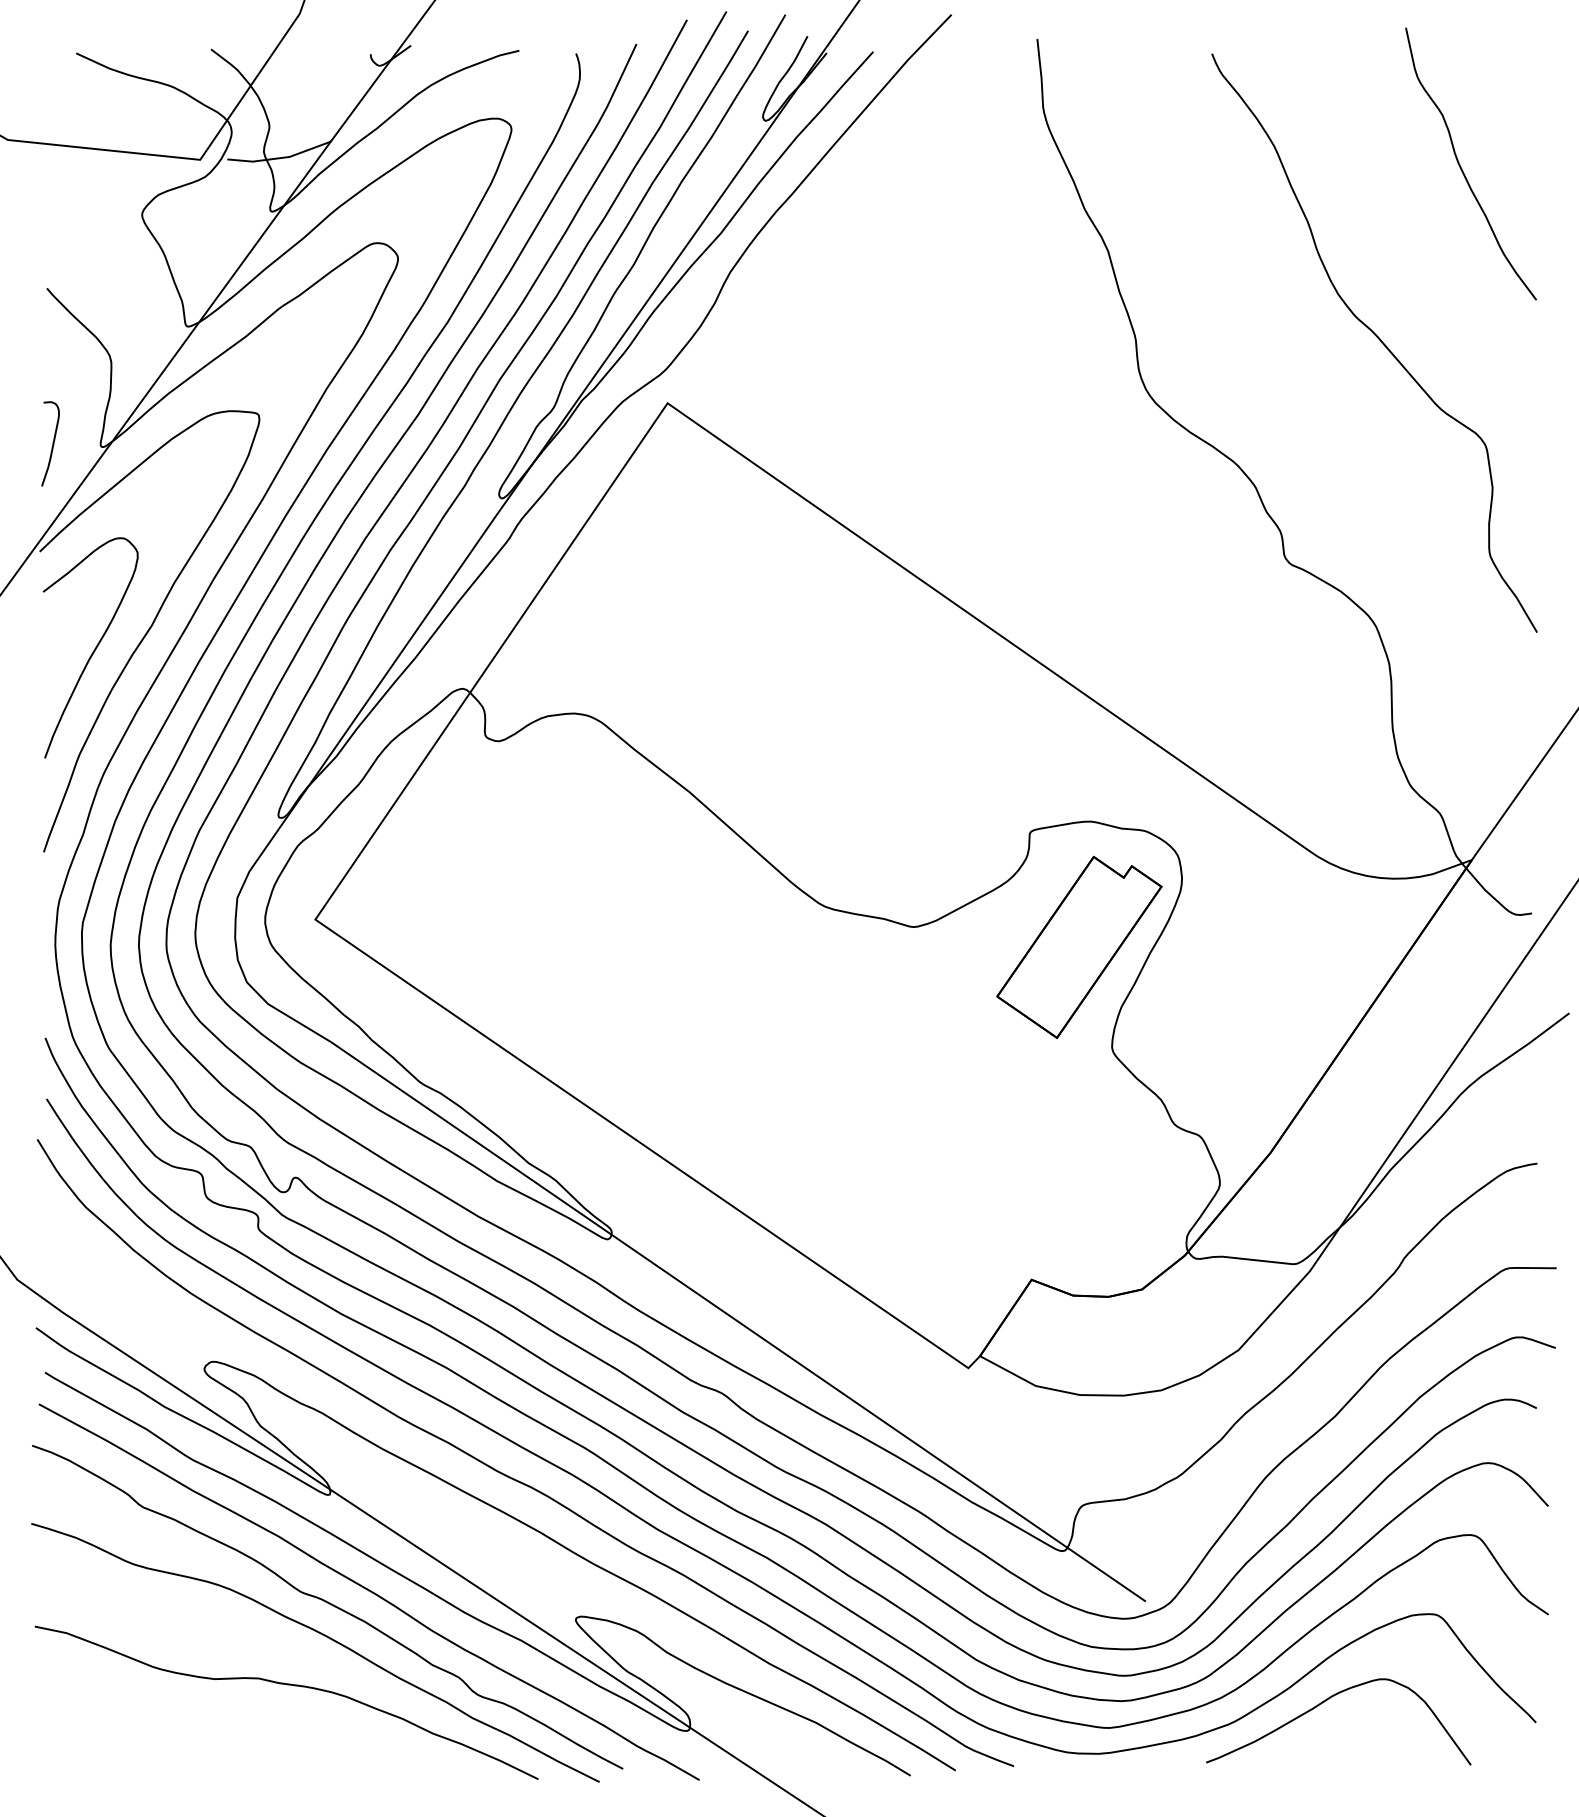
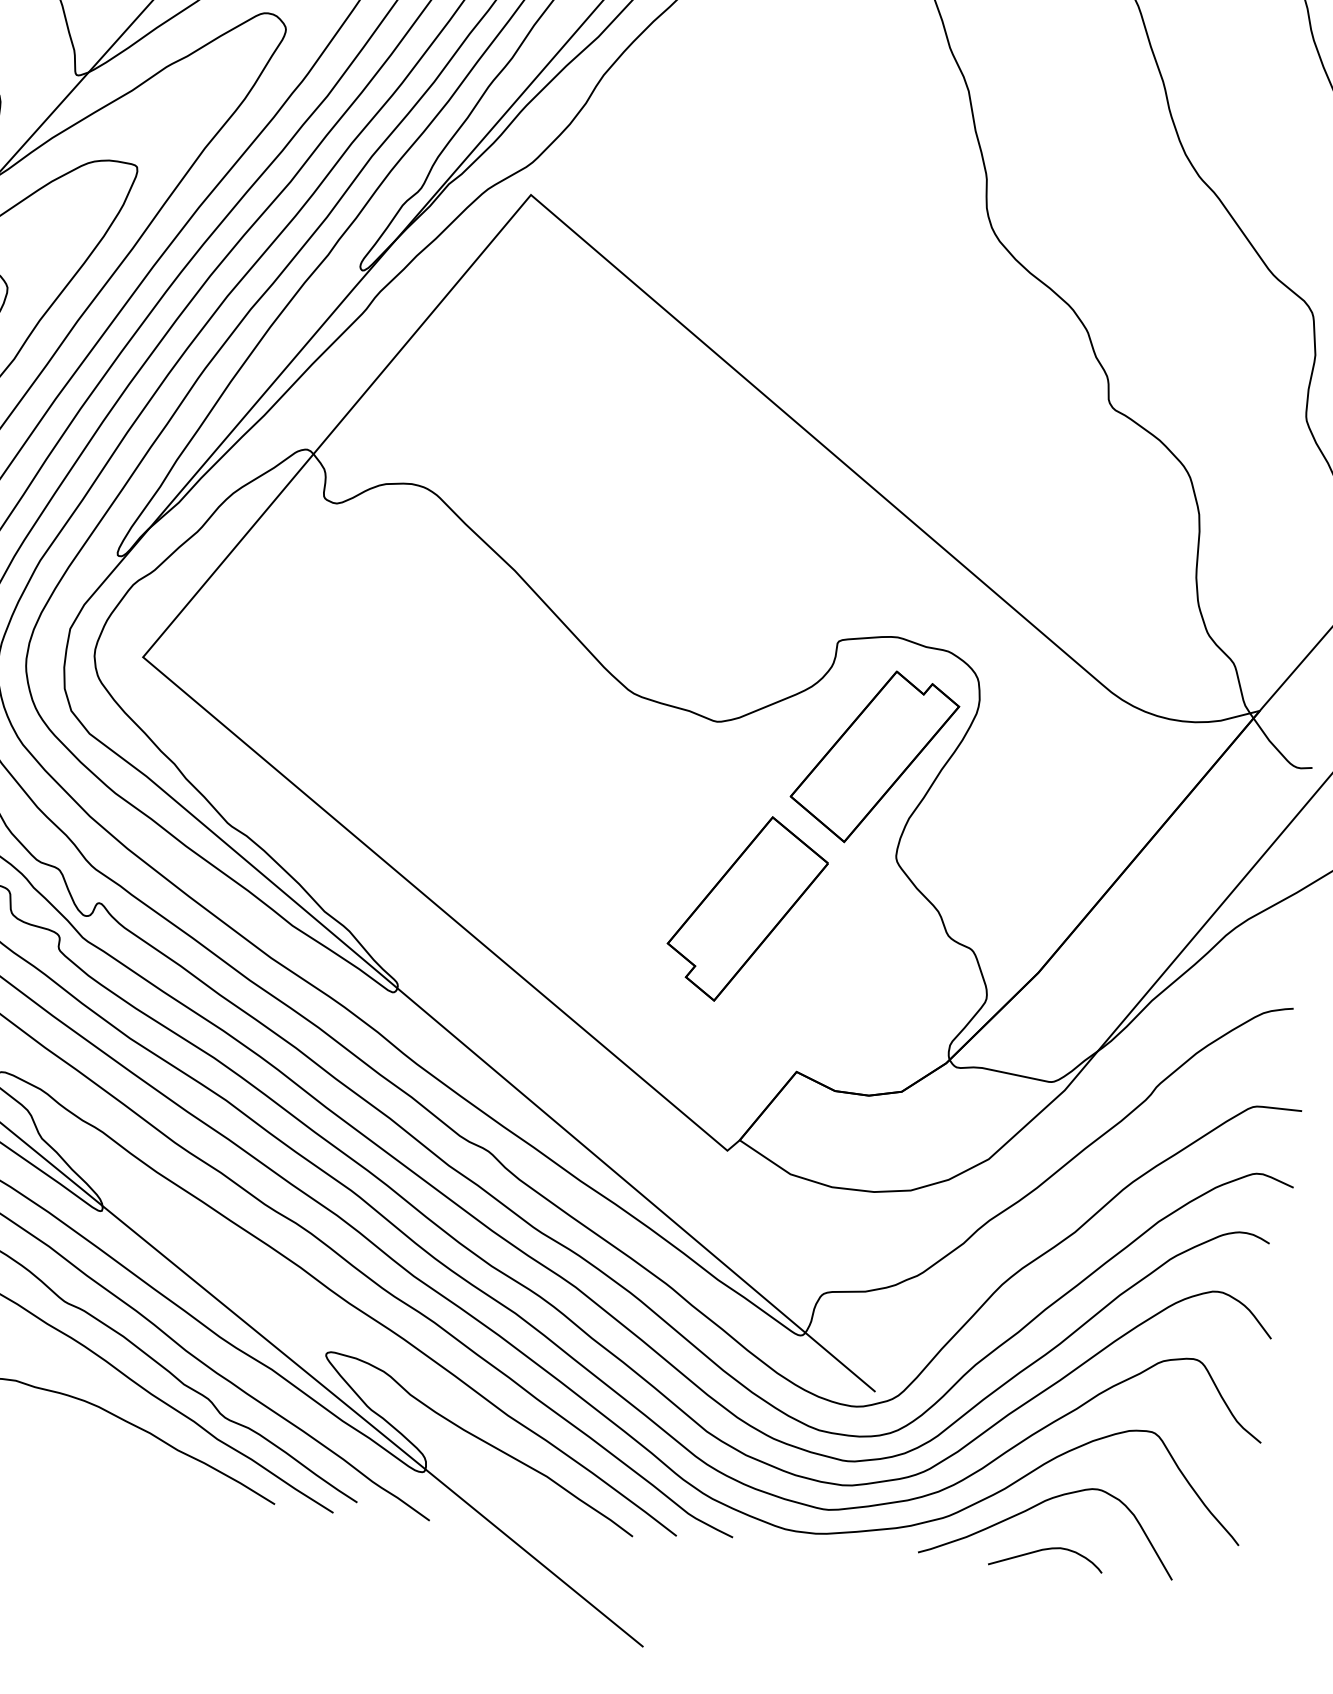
part: (963, 1116) -> (746, 908), added
curve: (1337, 1747) -> (1045, 1550), added

